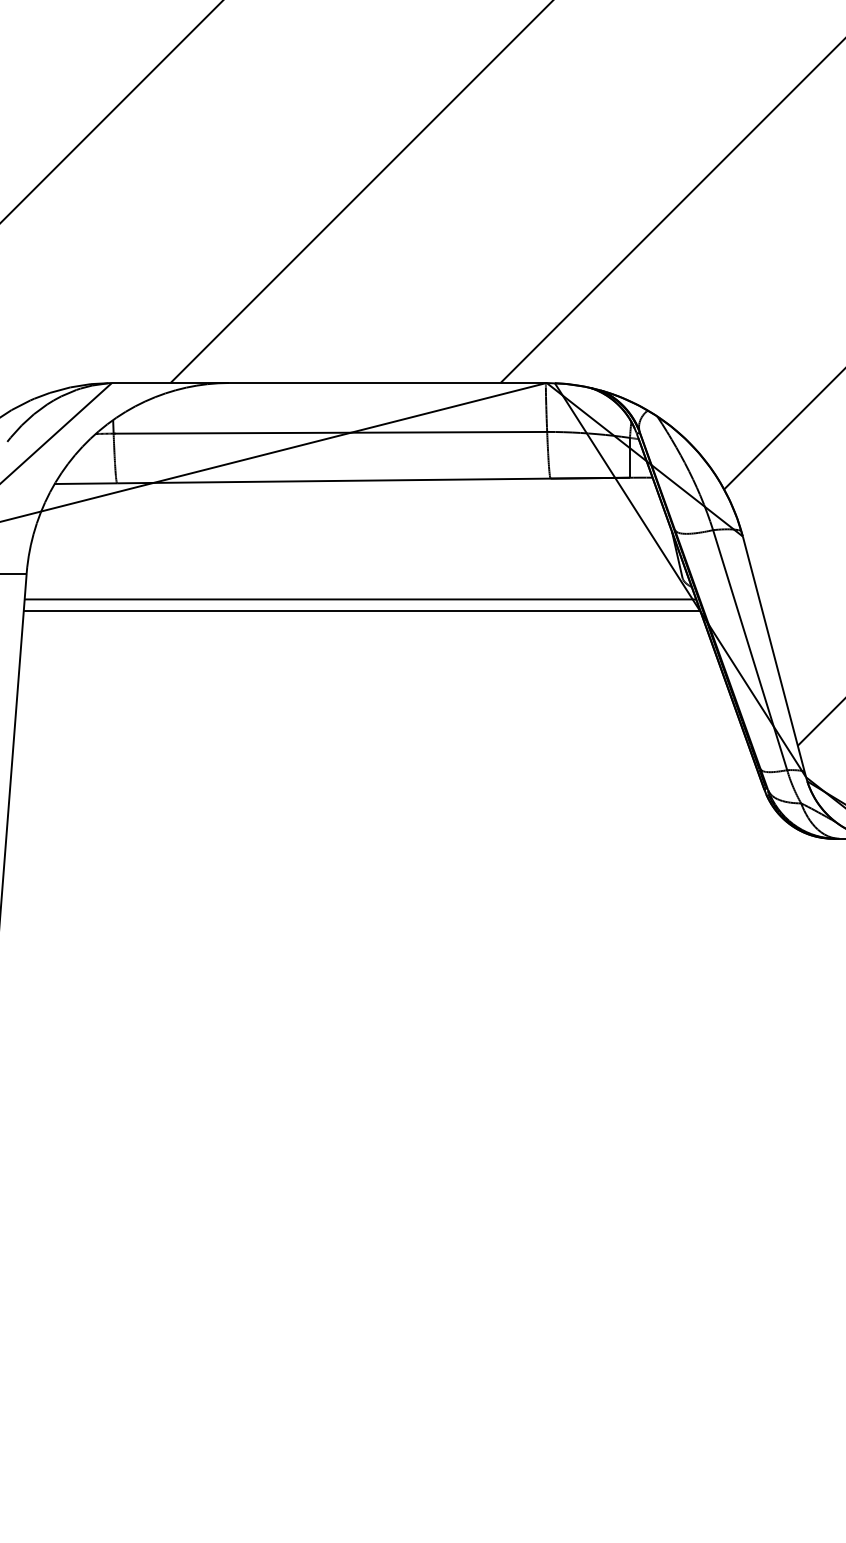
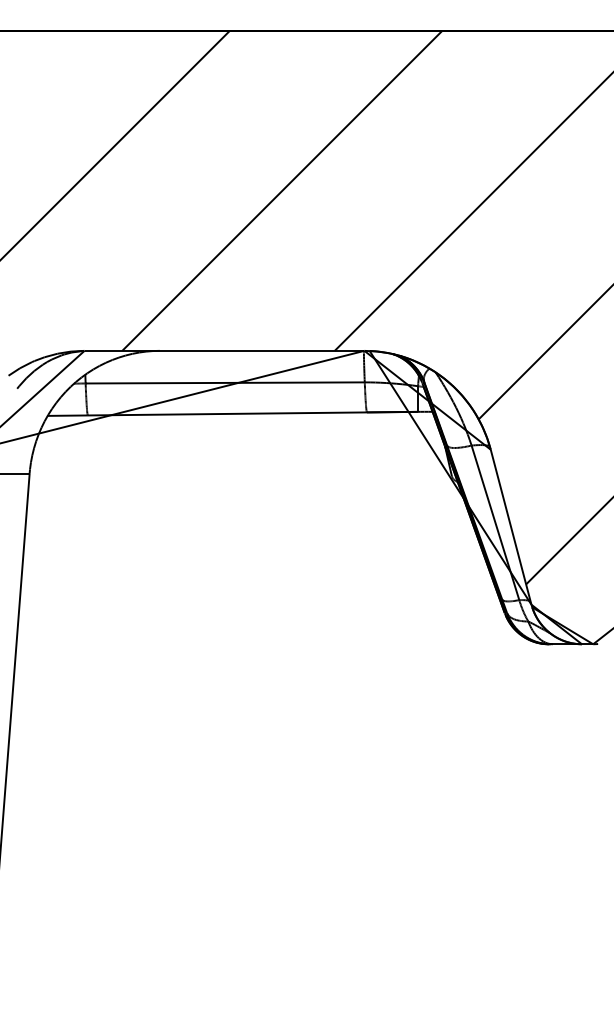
line: (360, 599) -> (244, 490), removed
line: (361, 610) -> (245, 497), removed

